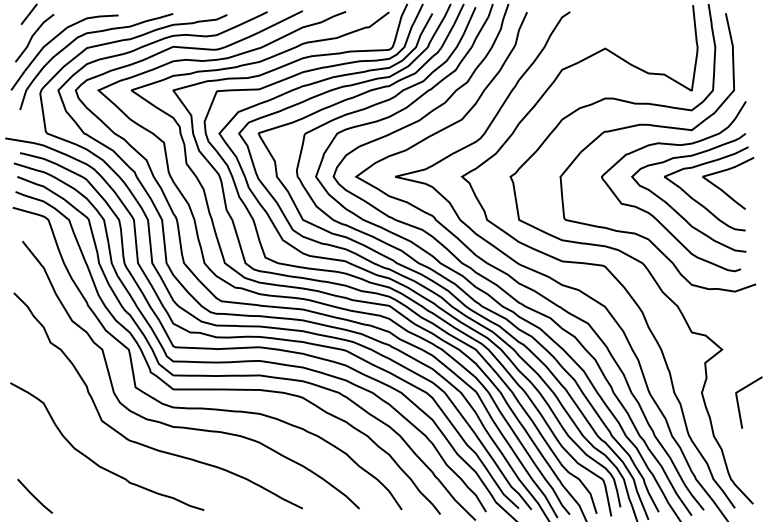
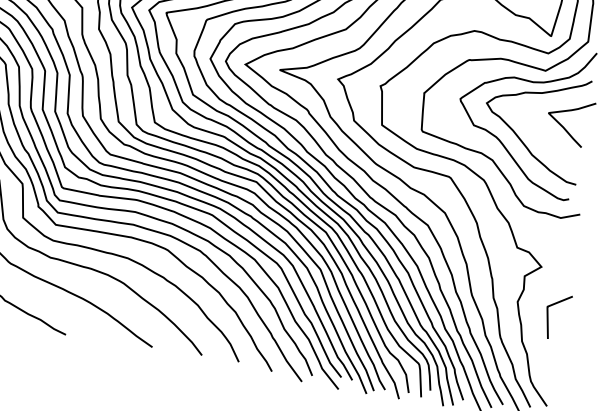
curve: (698, 201) -> (541, 134), removed

